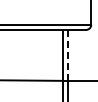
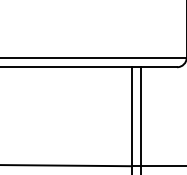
line: (67, 54) -> (140, 115), dashed -> solid

